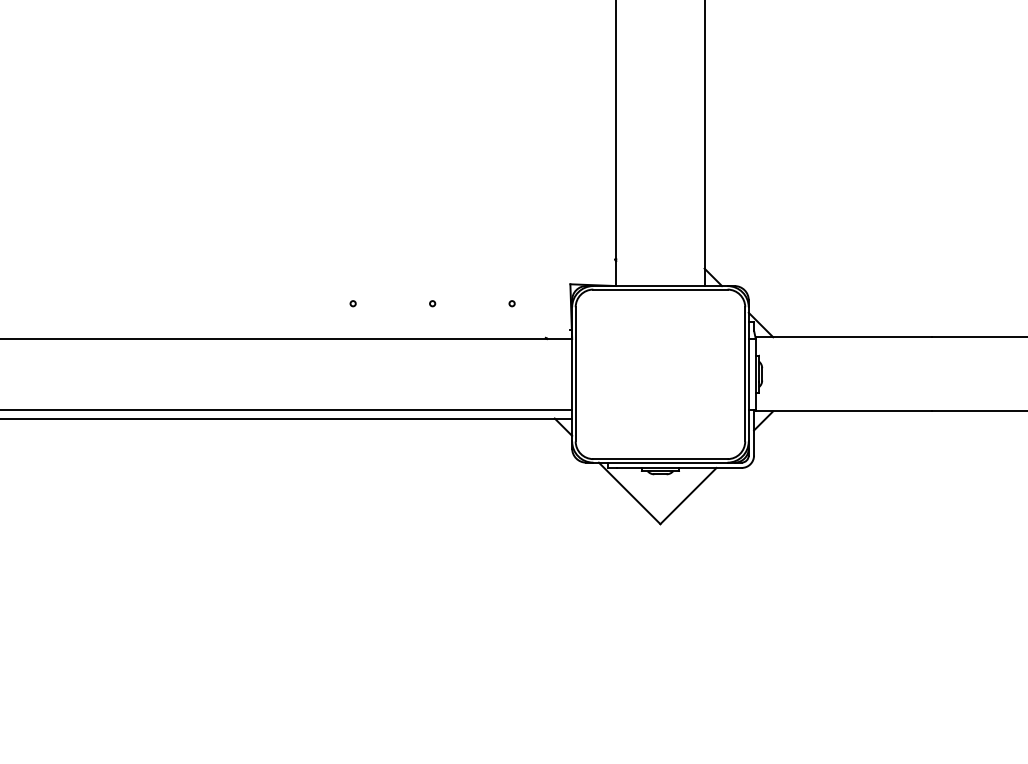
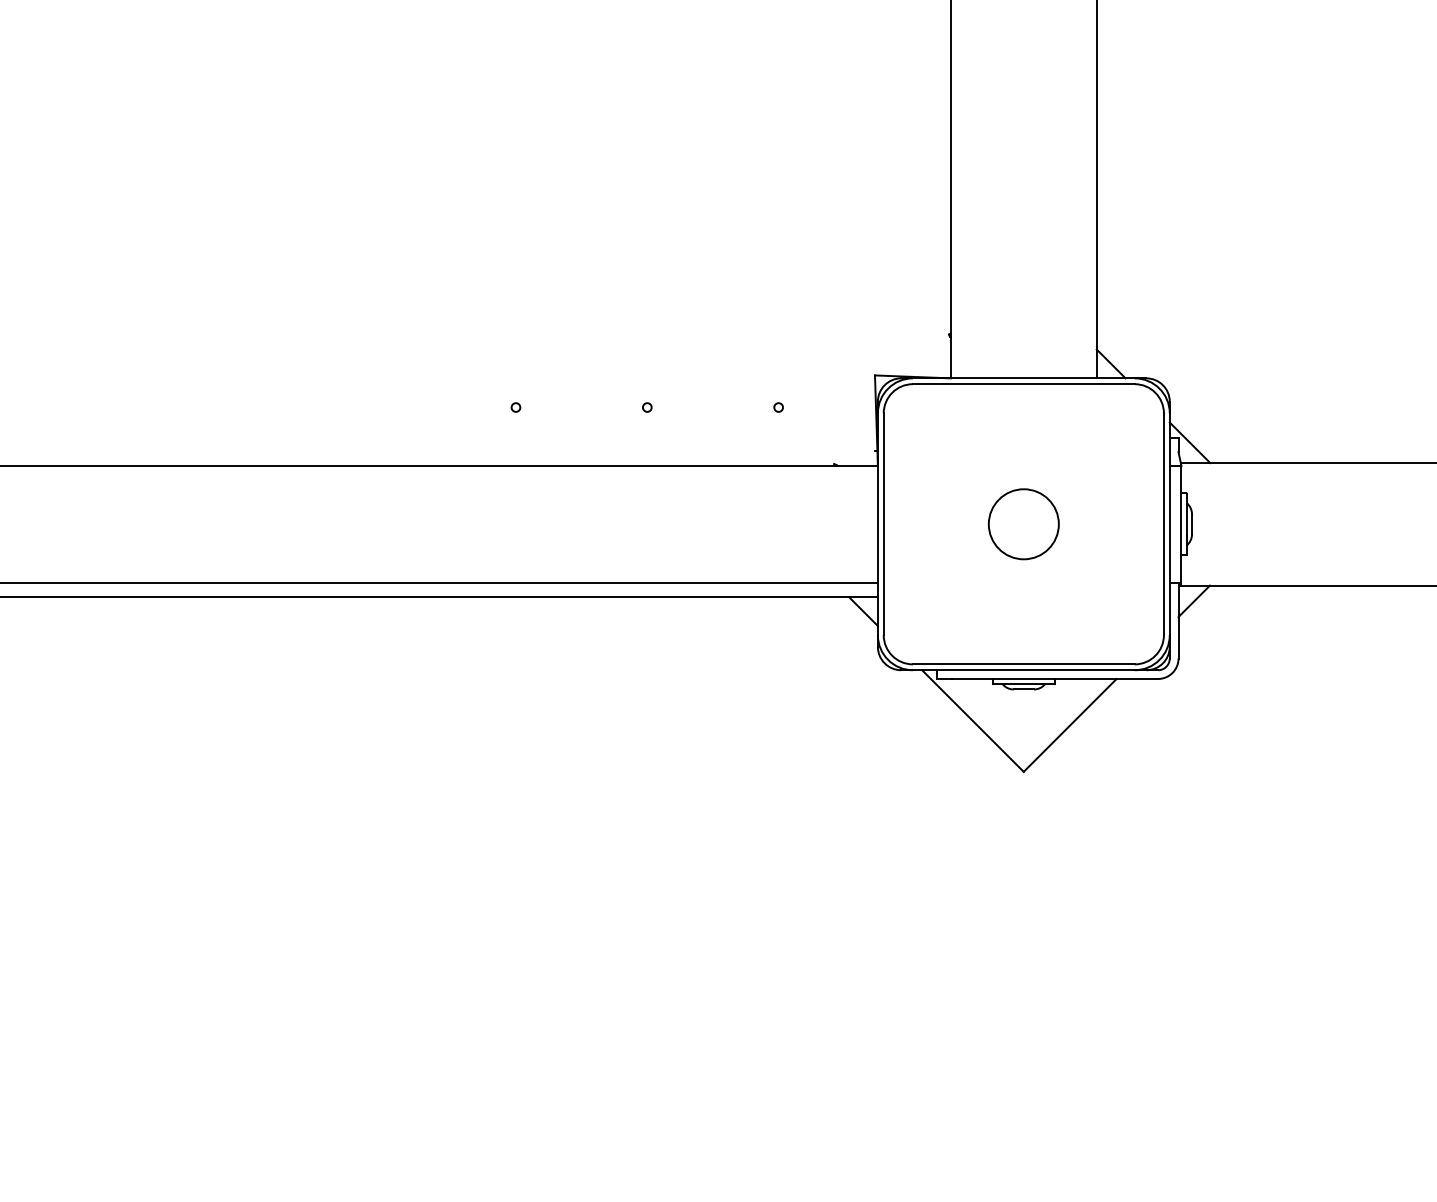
circle: (660, 374) -> (1023, 524), added

